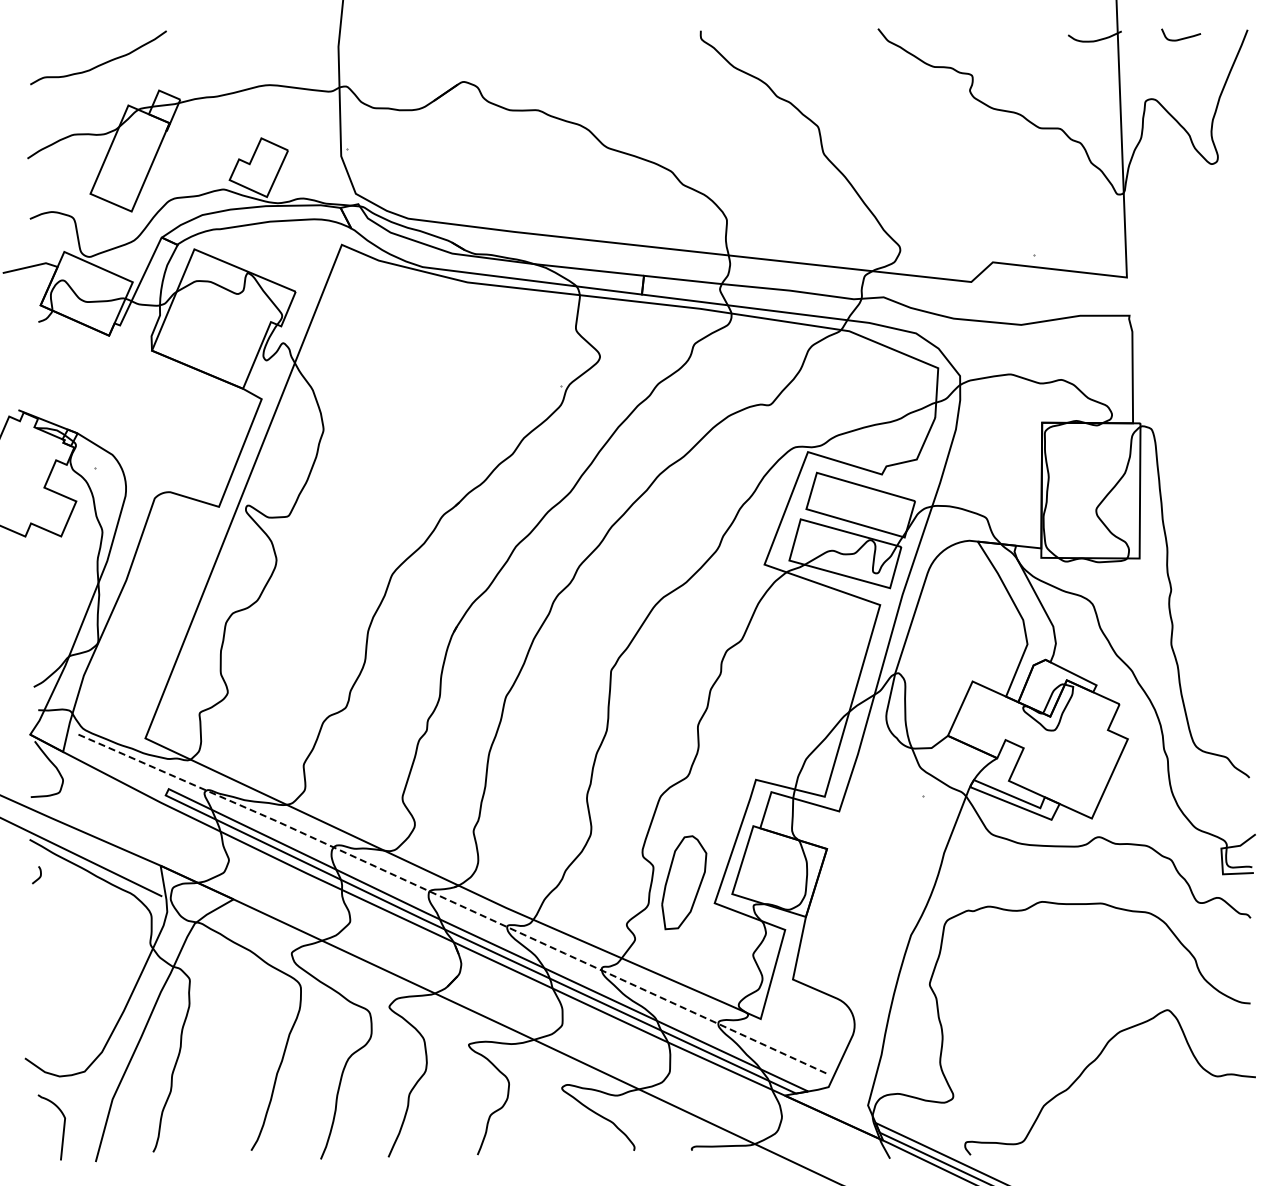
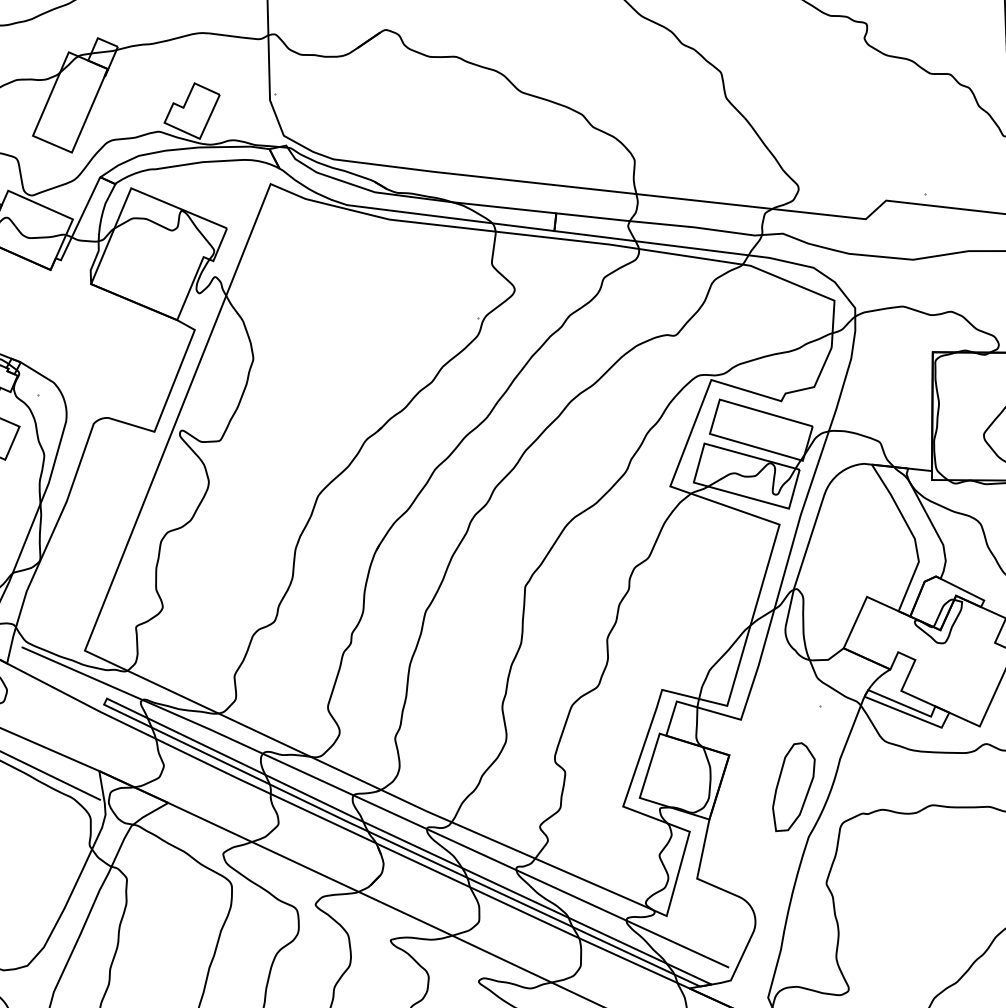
part: (684, 882) -> (794, 786), moved
line: (453, 902) -> (376, 805), dashed -> solid

